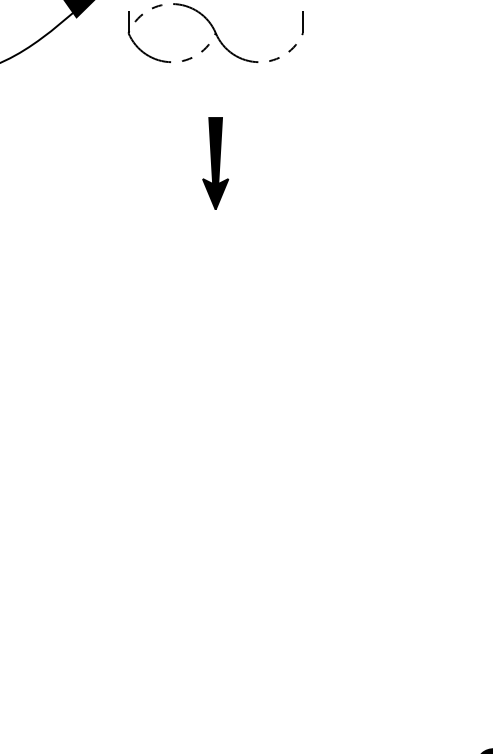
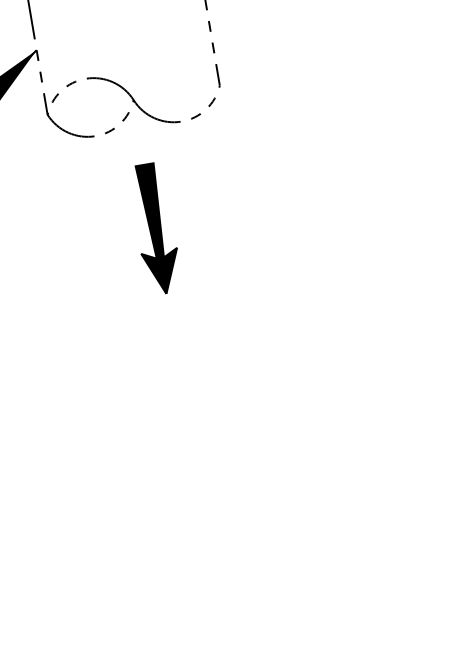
part: (215, 163) -> (155, 228), size x1.43

